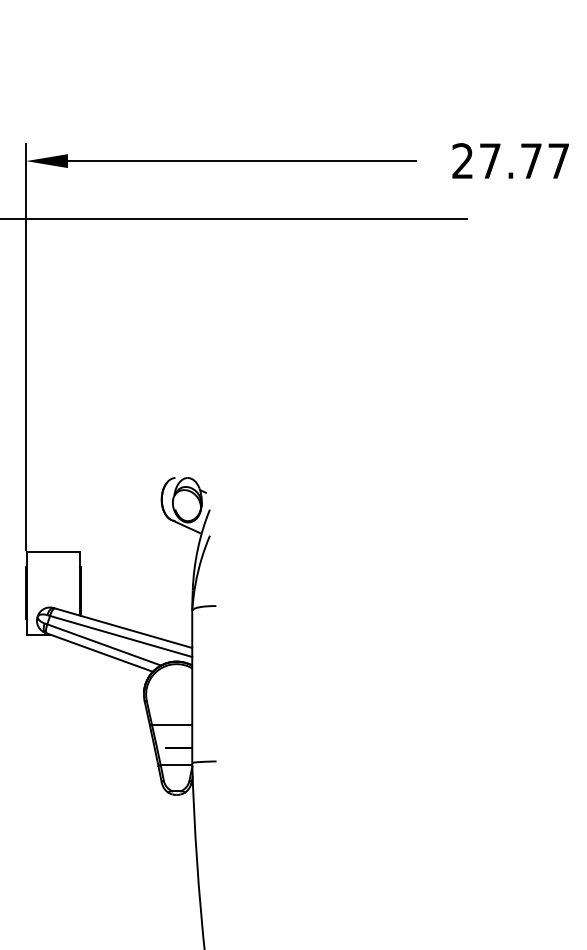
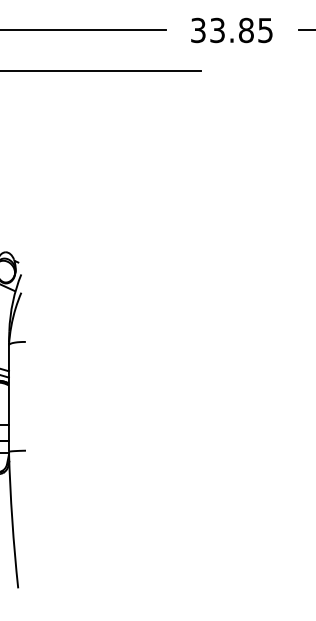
text: (510, 161) -> (231, 30), 27.77 -> 33.85

